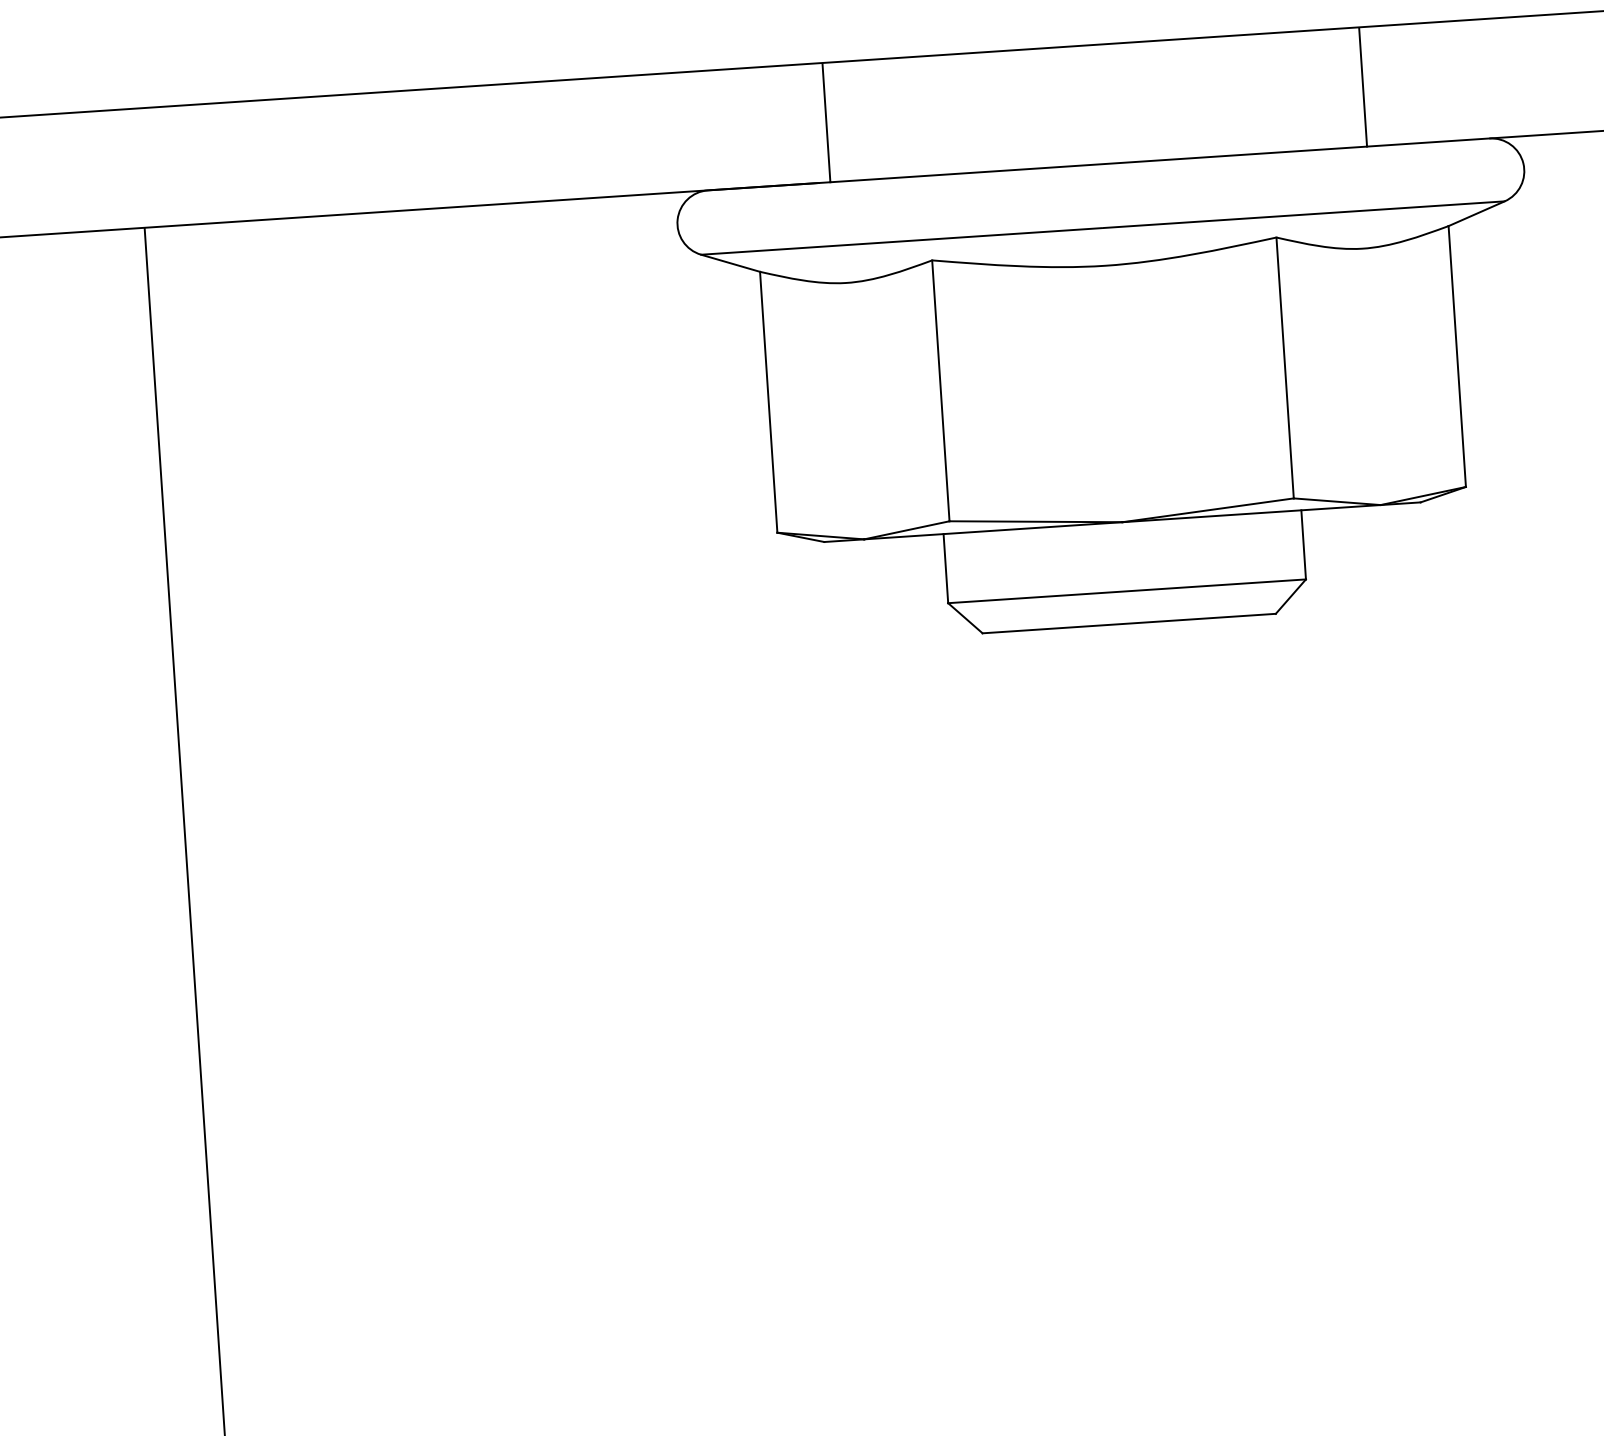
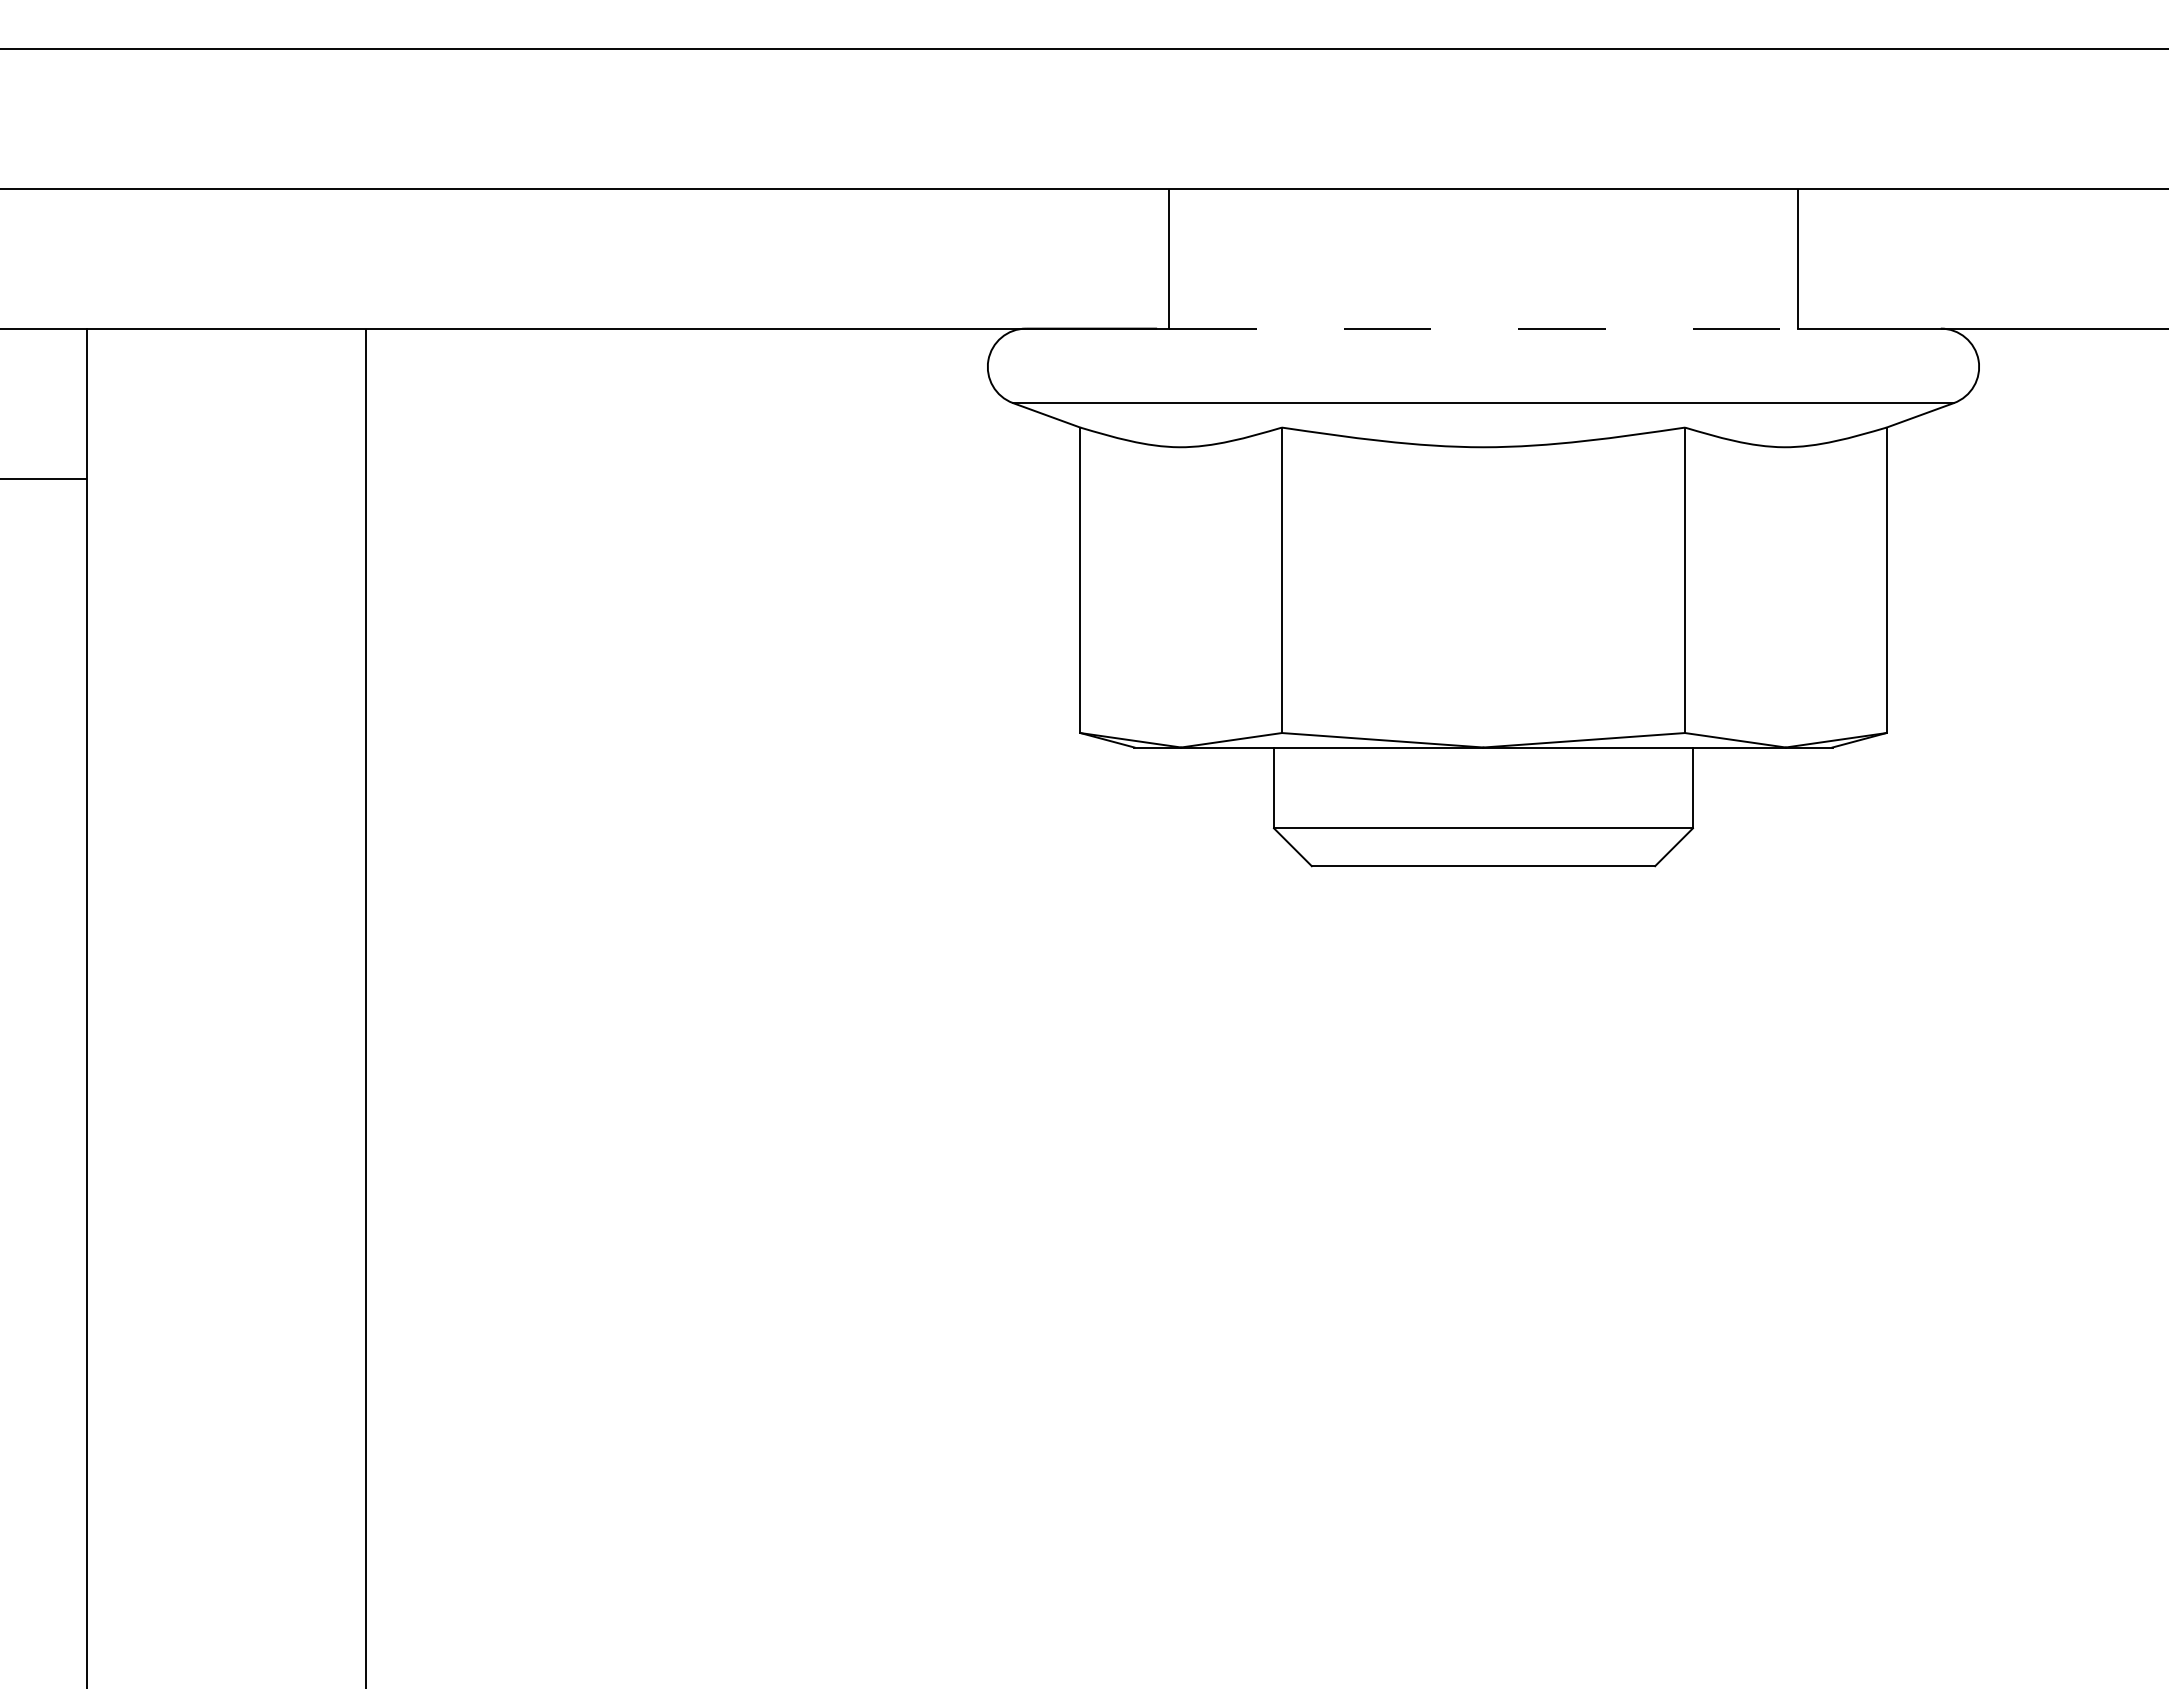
line: (1098, 164) -> (1483, 328), solid -> dashed

